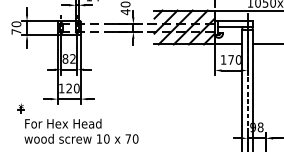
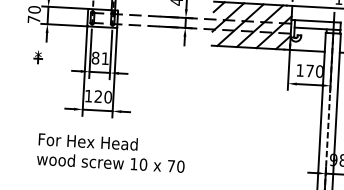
text: (72, 58) -> (104, 58), 82 -> 81
part: (20, 108) -> (37, 57), moved

